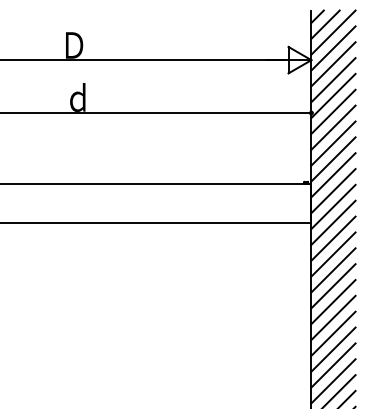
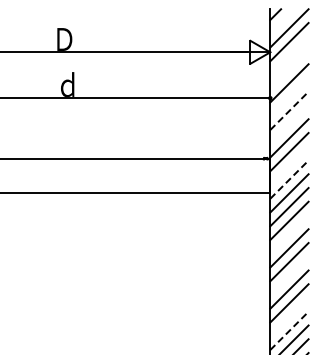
line: (325, 24) -> (282, 21), removed
line: (333, 63) -> (289, 55), removed
line: (333, 79) -> (289, 69), removed
line: (333, 111) -> (289, 96), removed
line: (333, 127) -> (289, 110), solid -> dashed
line: (333, 143) -> (289, 124), removed
line: (333, 190) -> (289, 165), removed
line: (333, 206) -> (289, 179), solid -> dashed
line: (333, 270) -> (289, 234), removed
line: (333, 317) -> (289, 275), removed
line: (333, 364) -> (289, 316), removed
line: (333, 380) -> (289, 330), solid -> dashed

